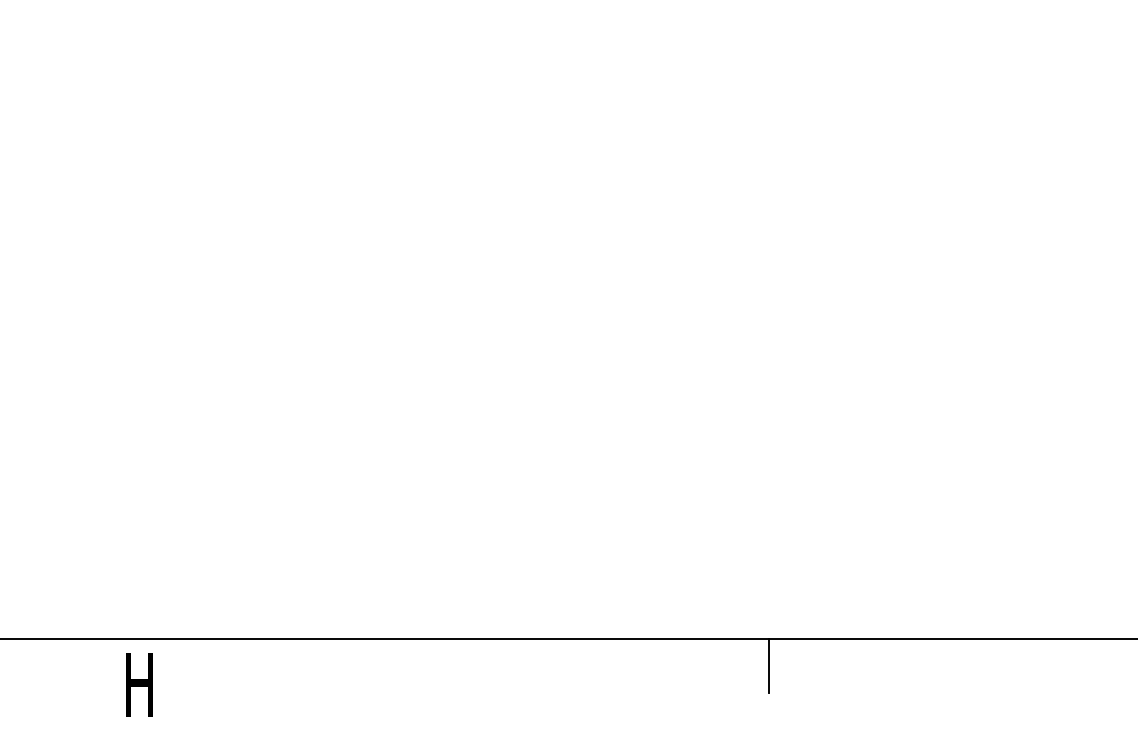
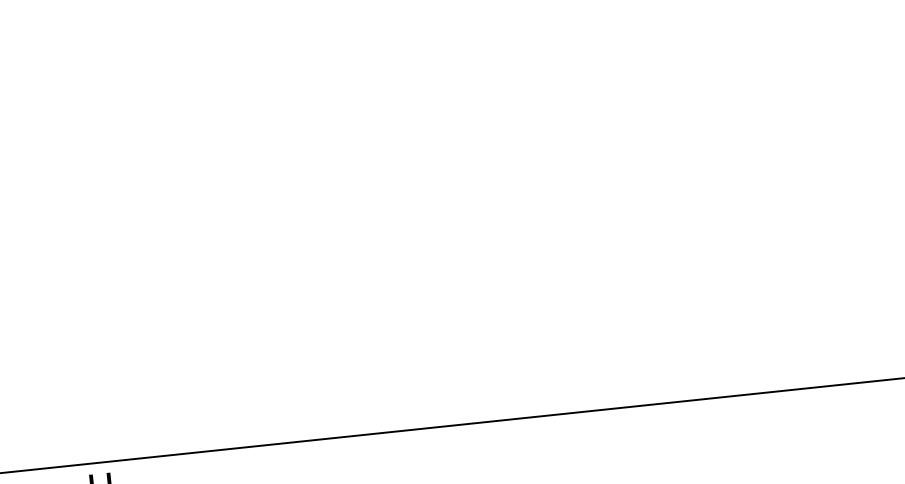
line: (768, 665) -> (600, 431), removed

